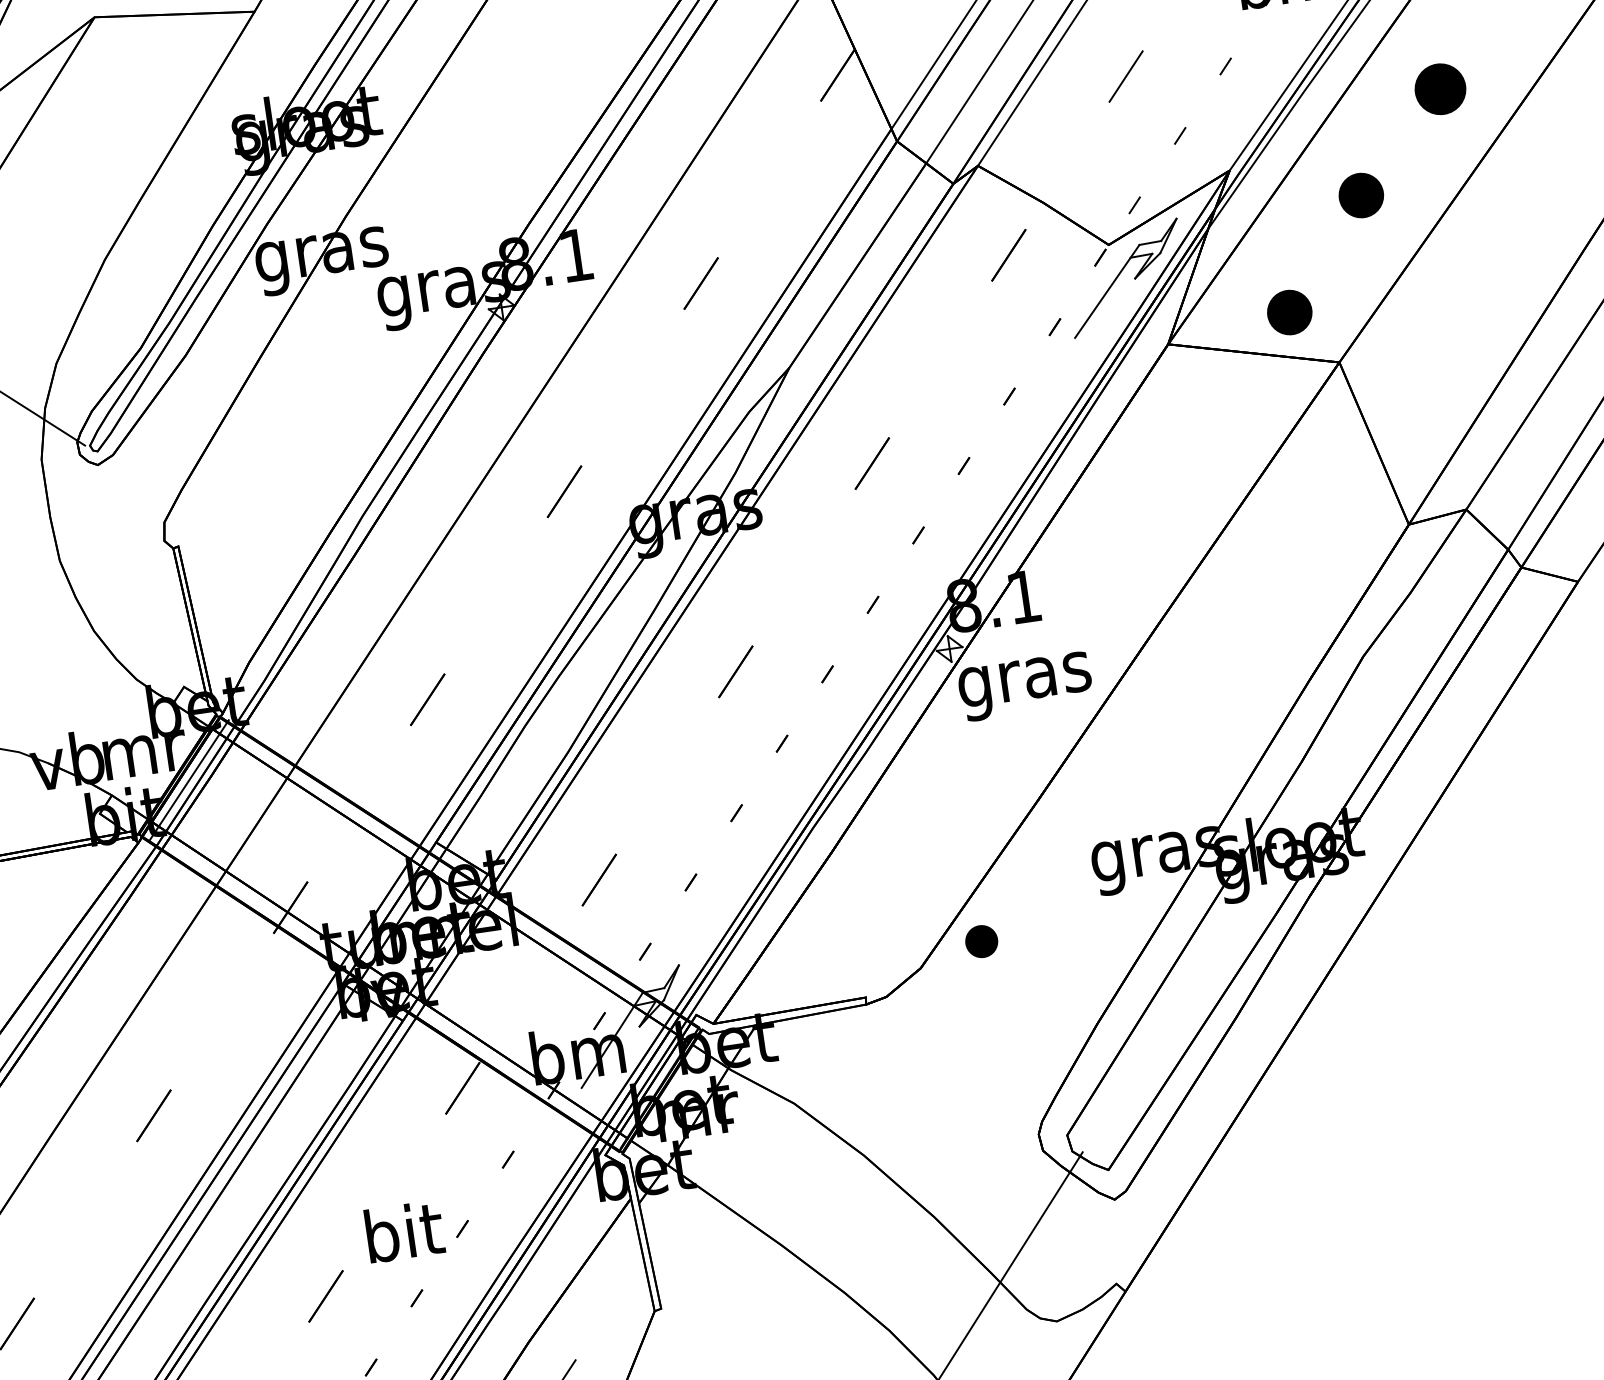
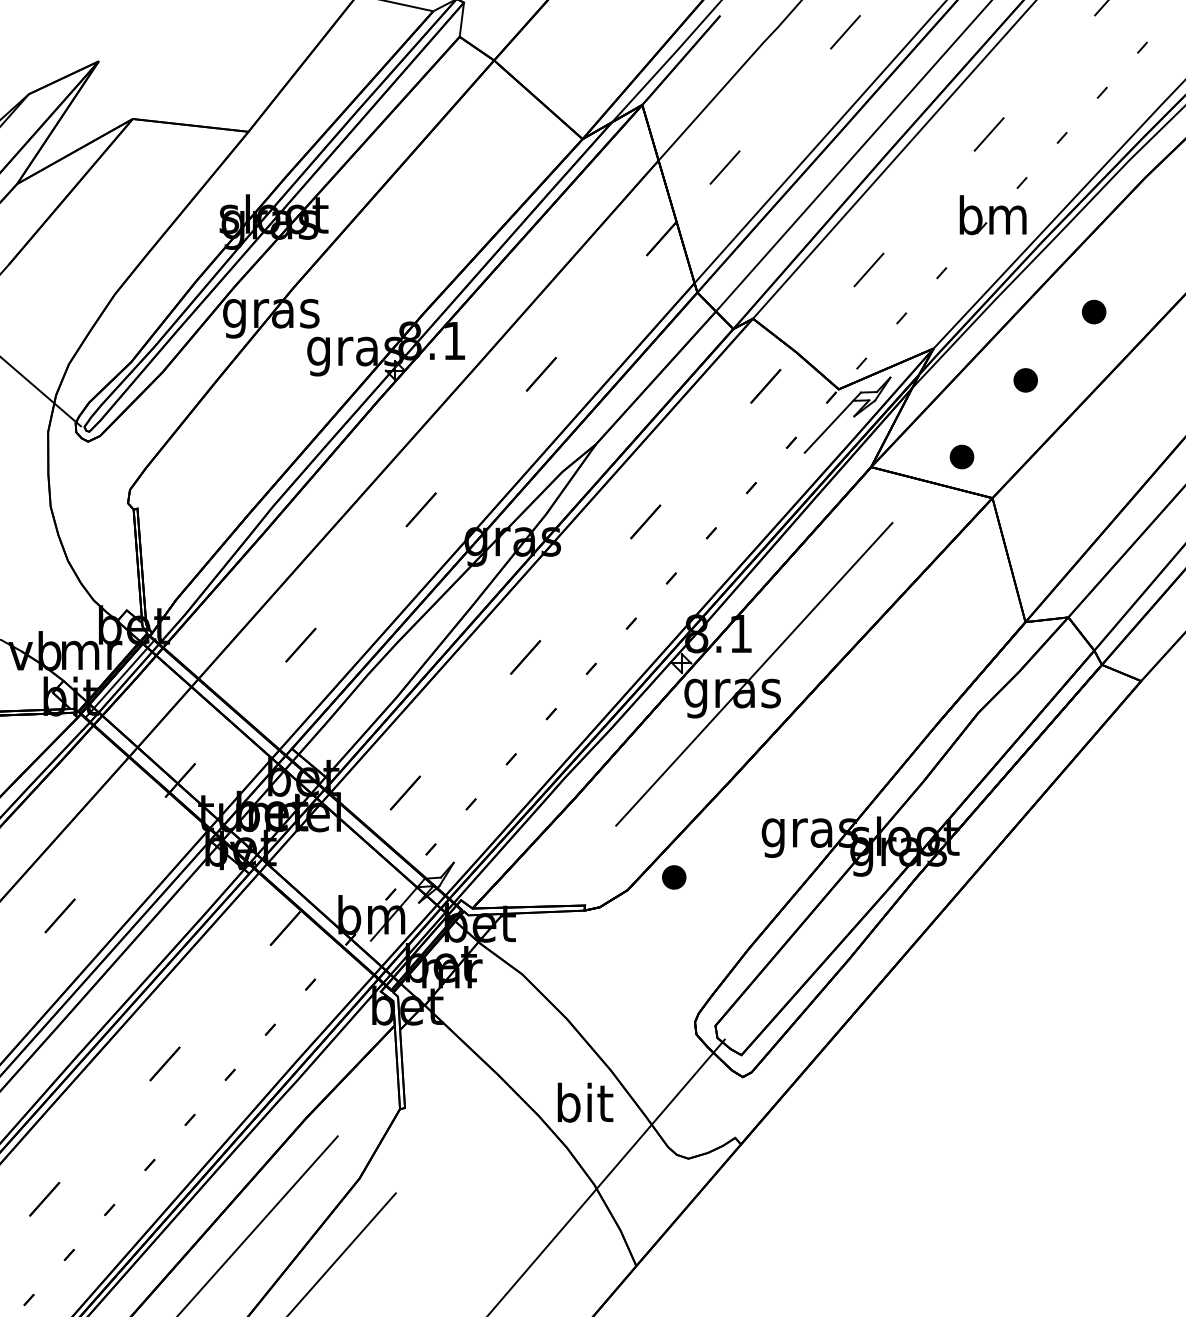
part: (1441, 88) -> (1094, 311), size x0.62
part: (1360, 195) -> (1025, 380), size x0.71
part: (1288, 311) -> (961, 456), size x0.71
line: (1050, 649) -> (754, 674), added
text: (404, 1231) -> (585, 1102), moved

